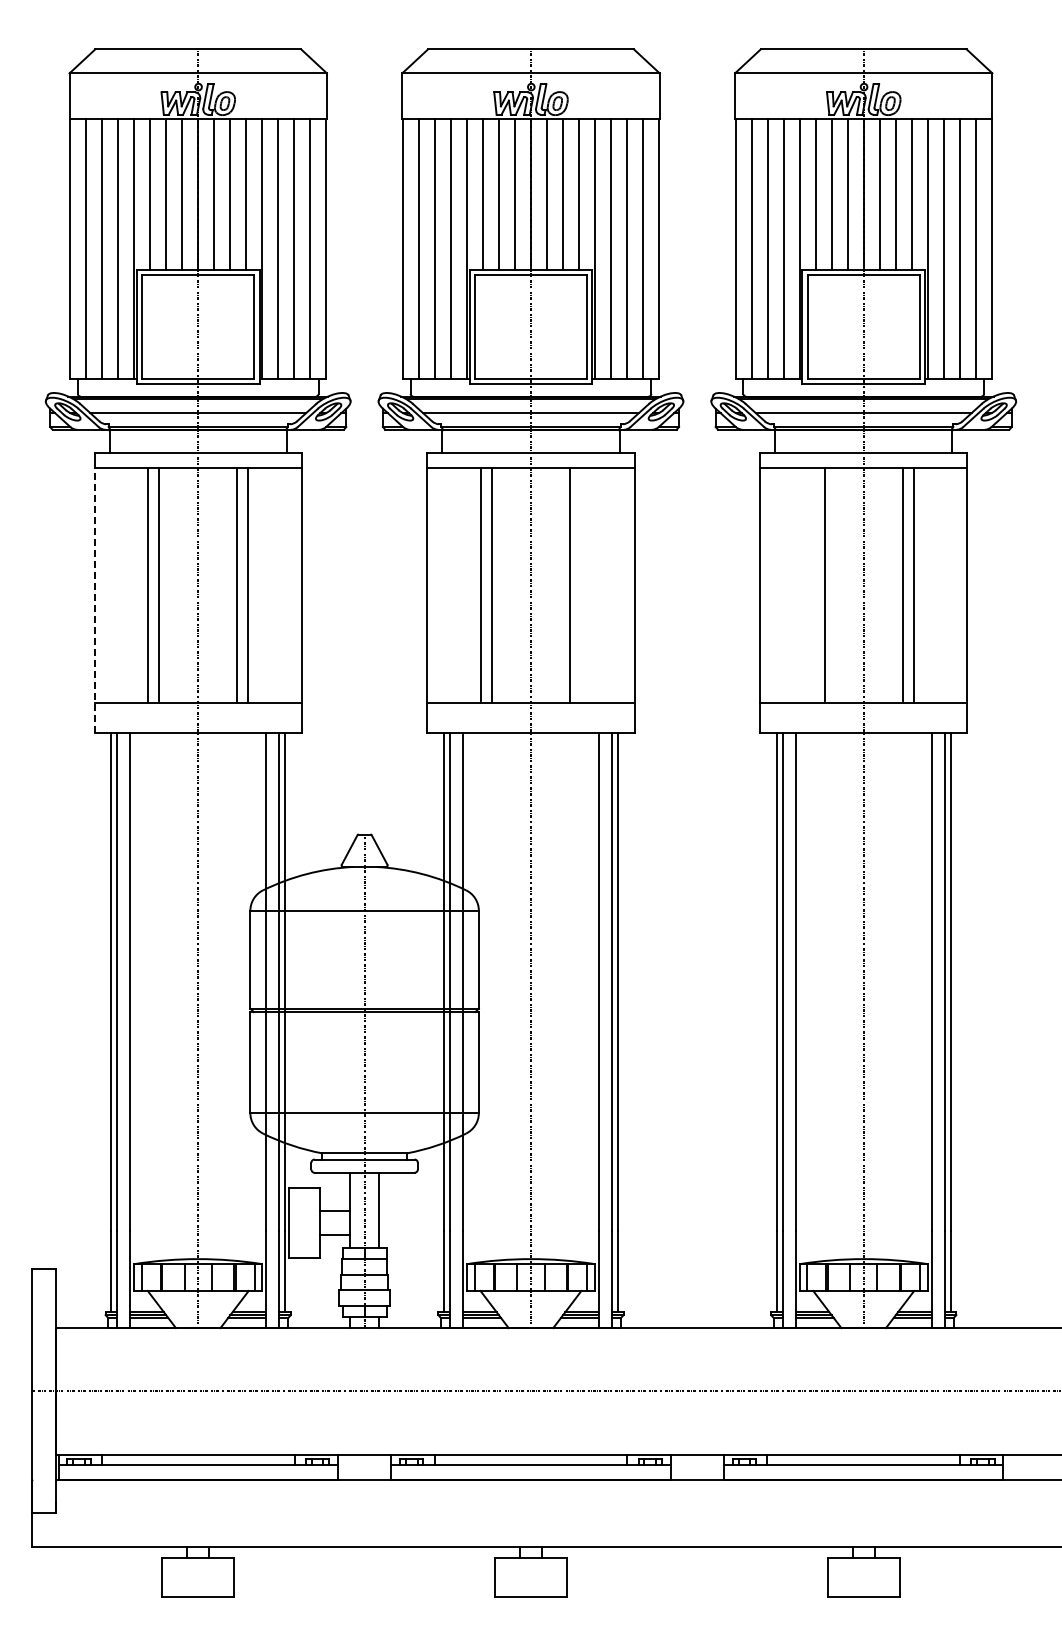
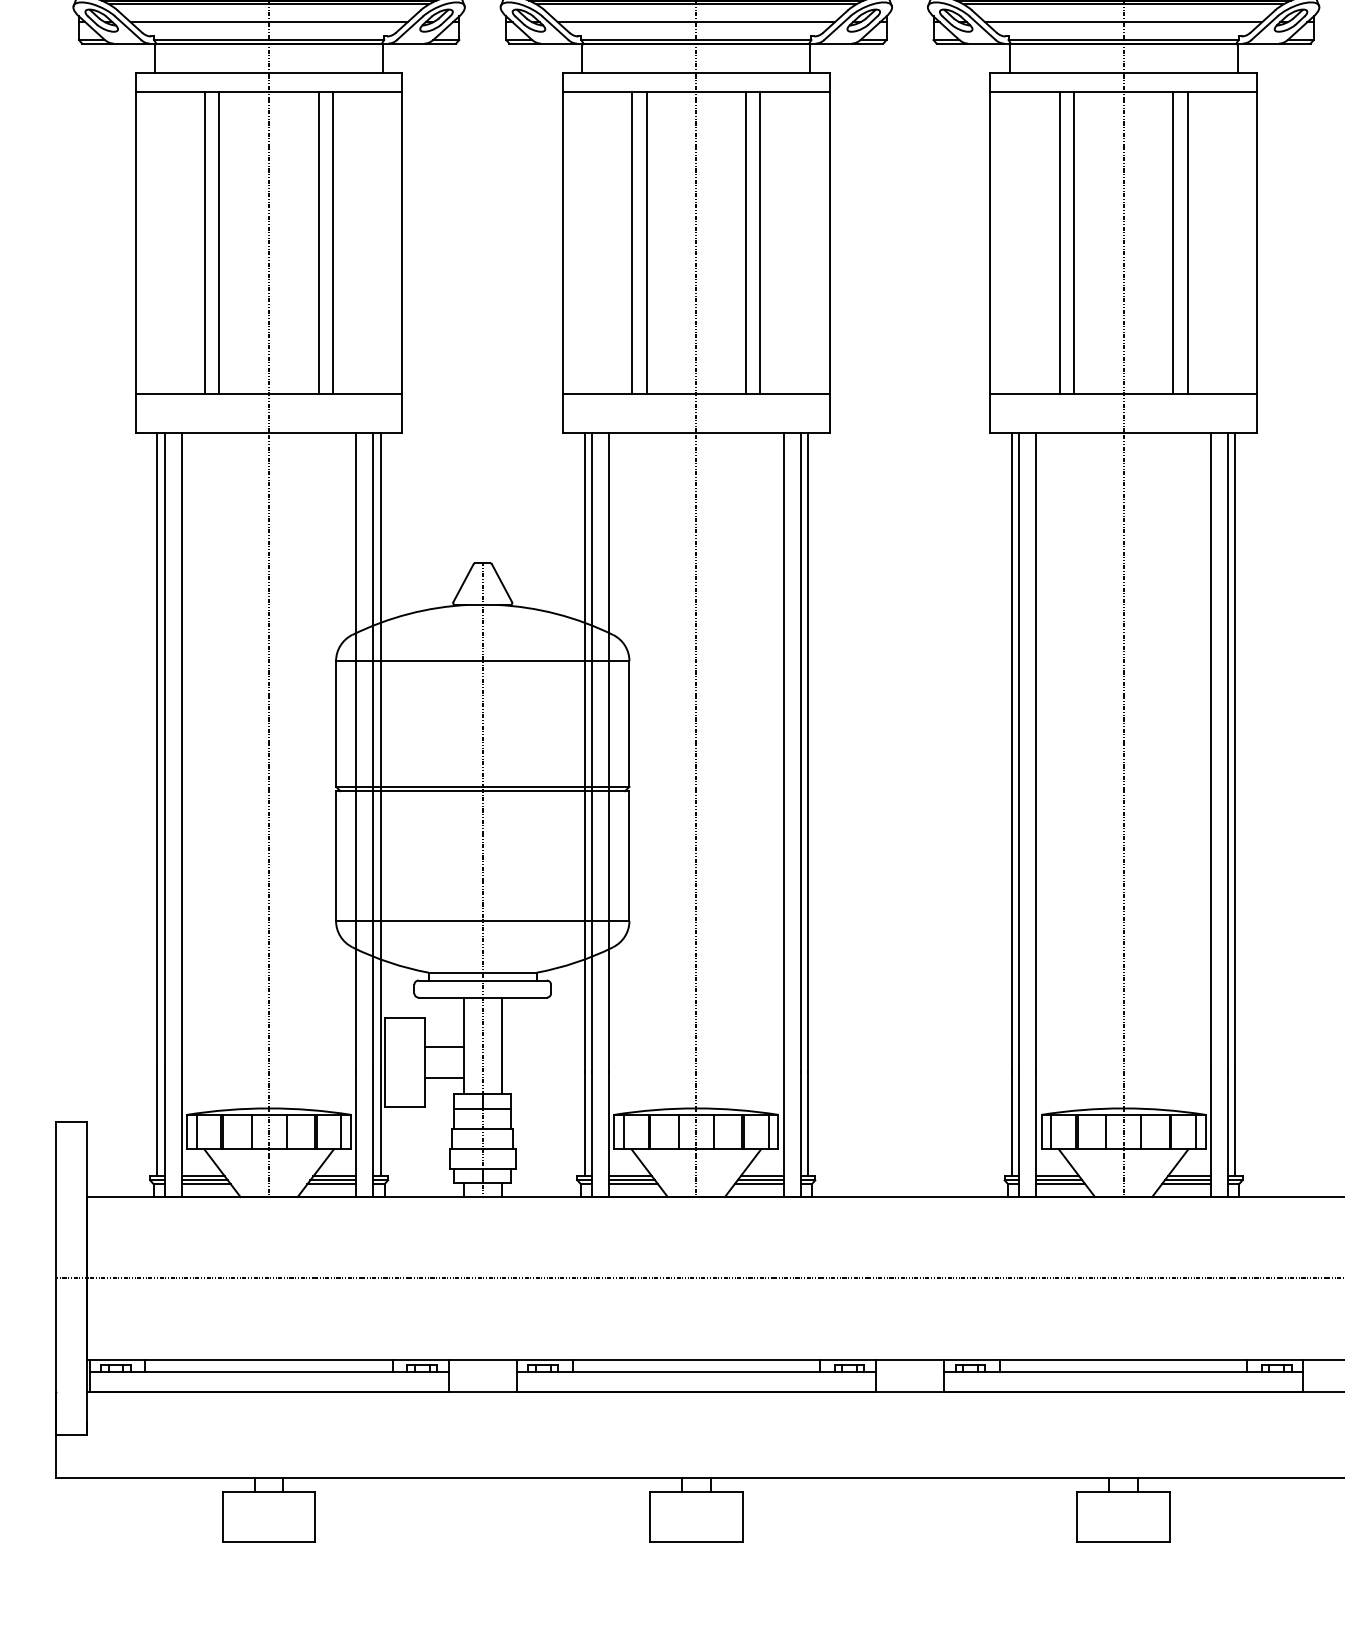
line: (580, 584) -> (759, 242), added
line: (813, 584) -> (1059, 242), added
line: (94, 600) -> (135, 262), dashed -> solid

